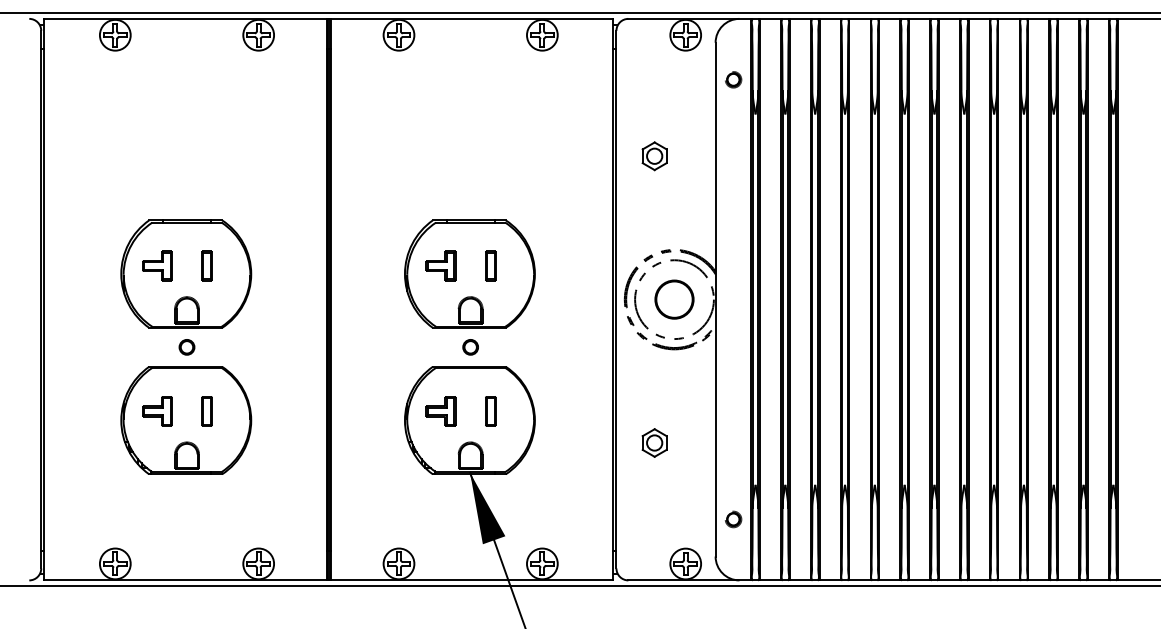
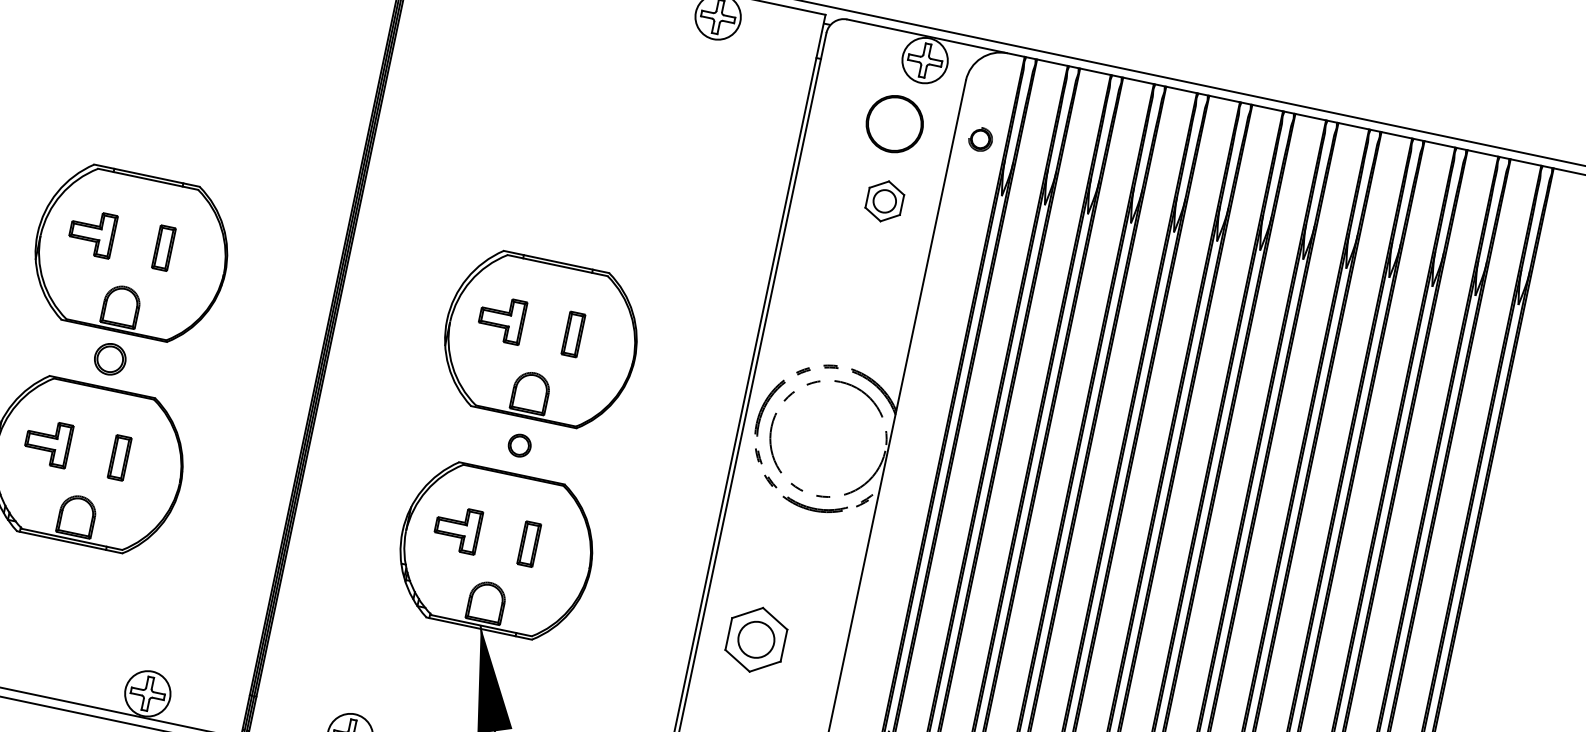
part: (654, 156) -> (884, 201), moved
circle: (674, 299) -> (894, 123), moved
part: (186, 347) -> (109, 359), size x1.4
part: (654, 442) -> (756, 638), size x1.6

